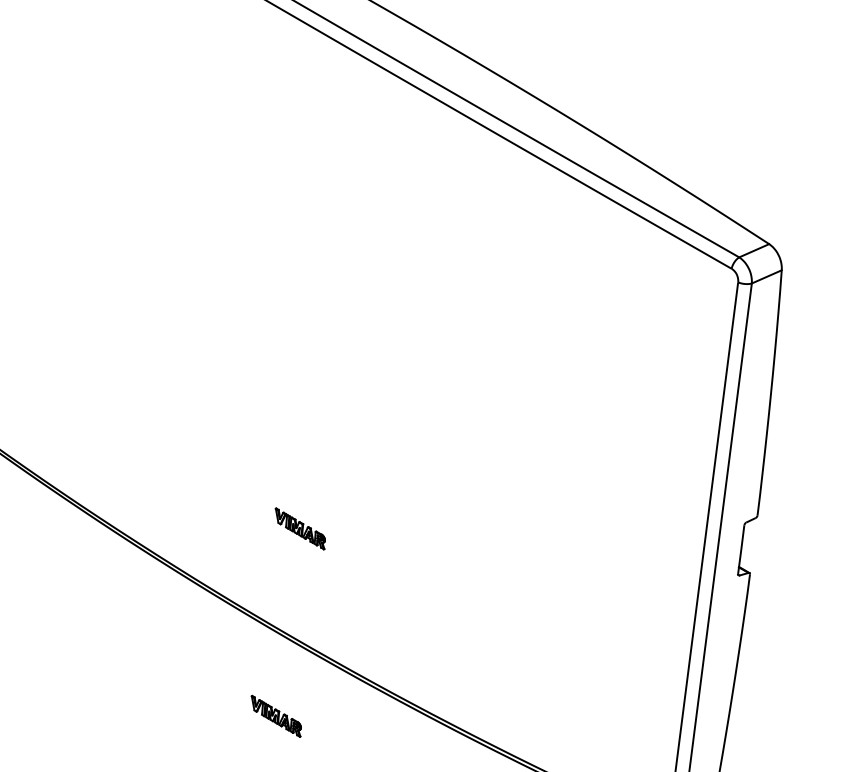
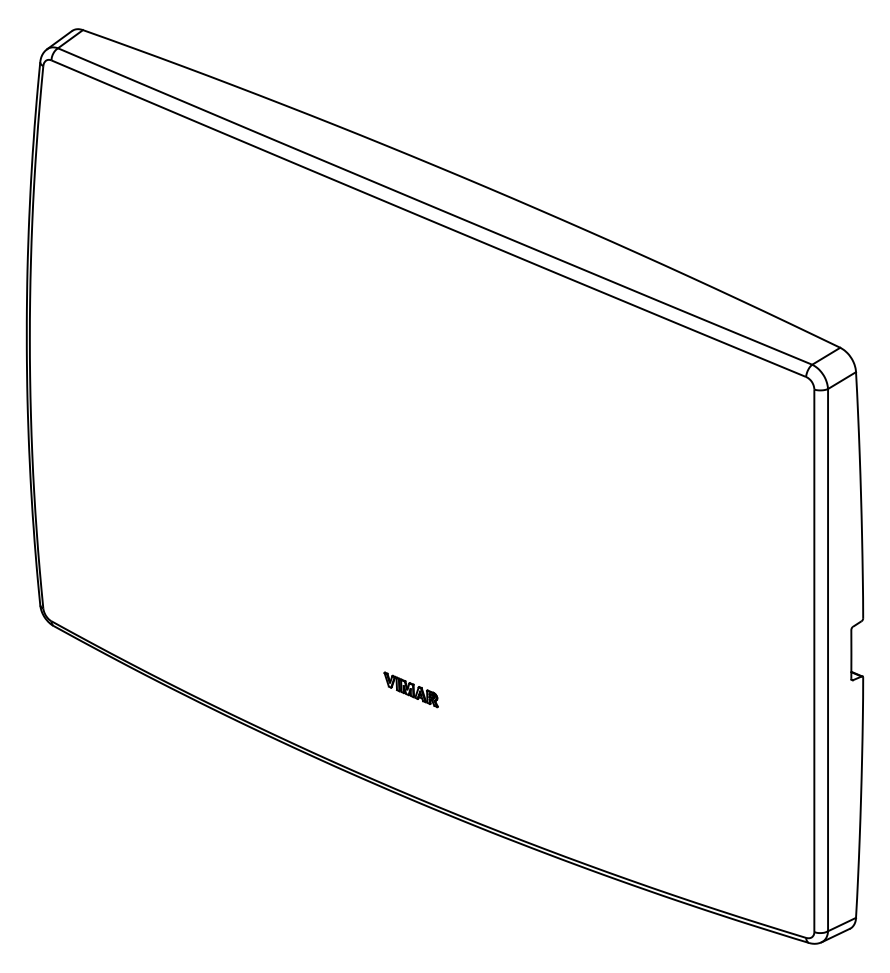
part: (275, 715) -> (410, 878), removed

